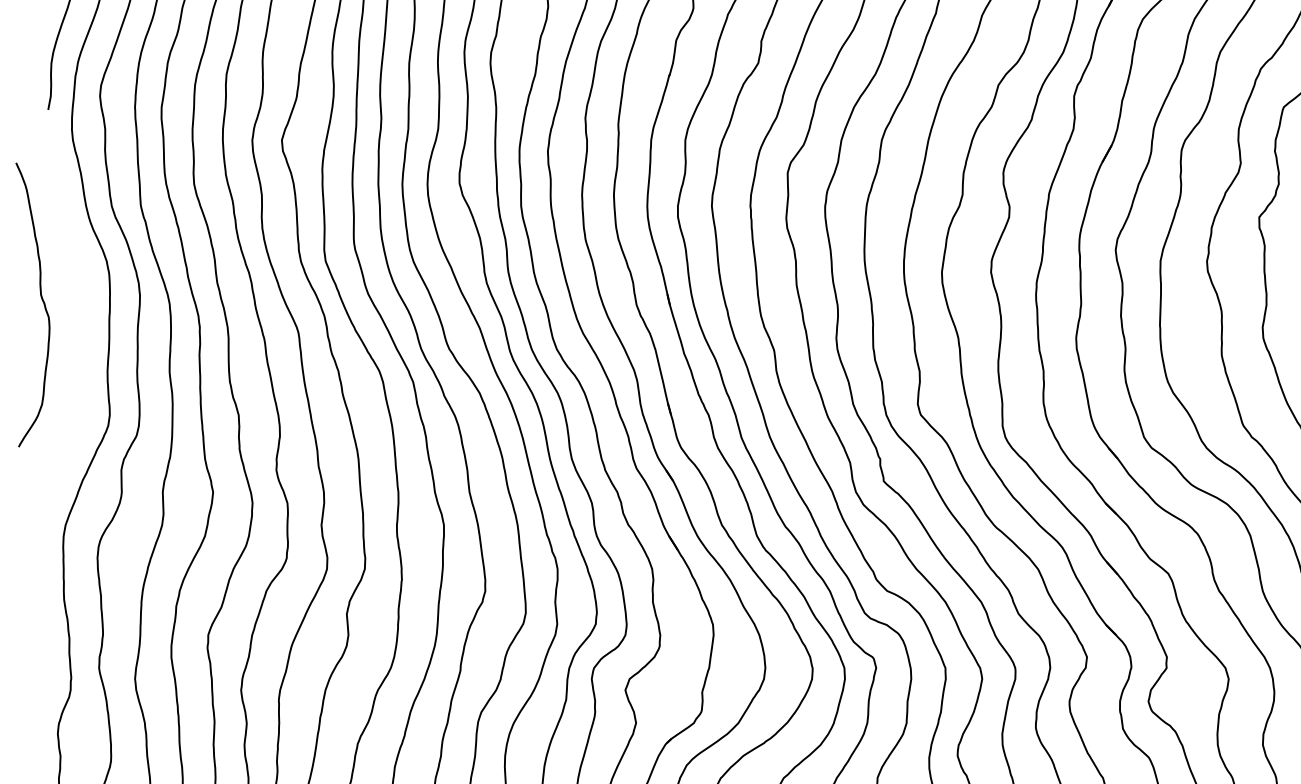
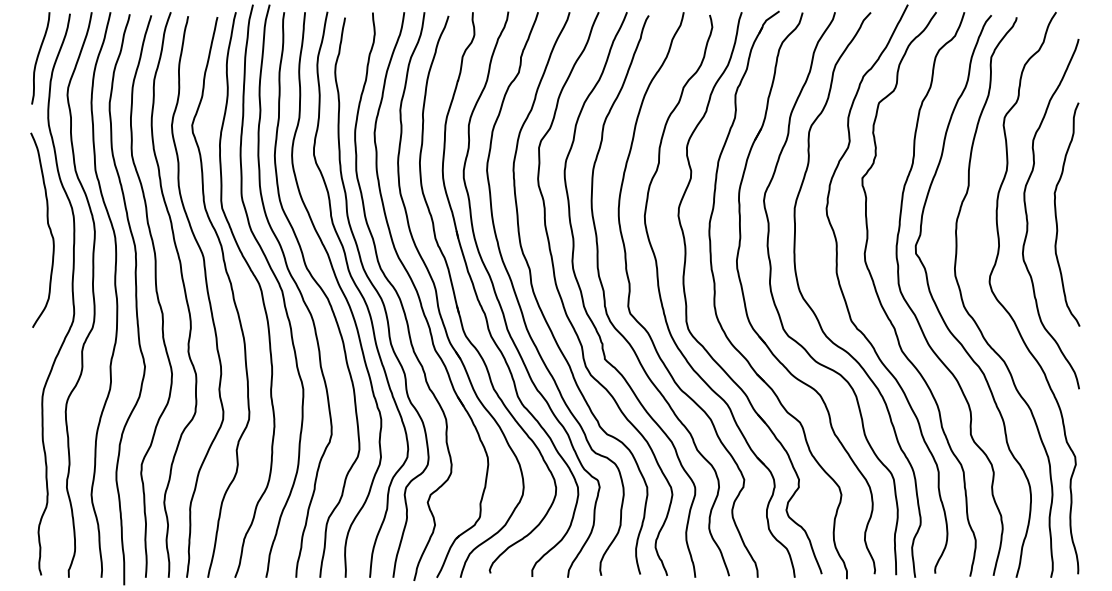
curve: (41, 300) -> (48, 227), moved

